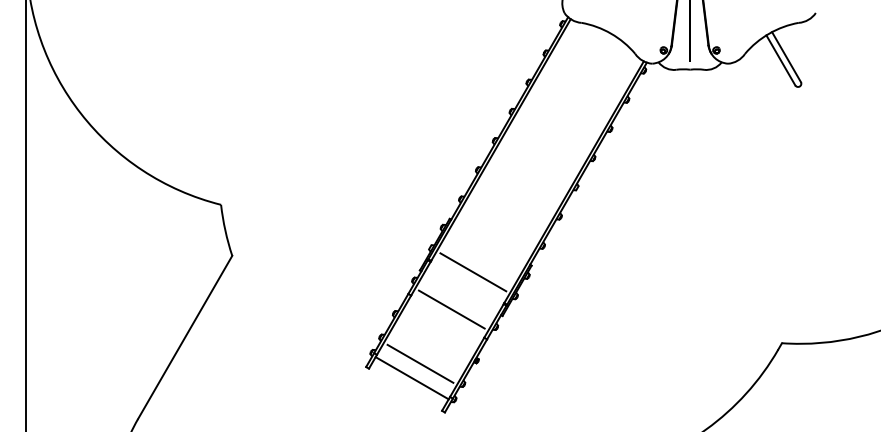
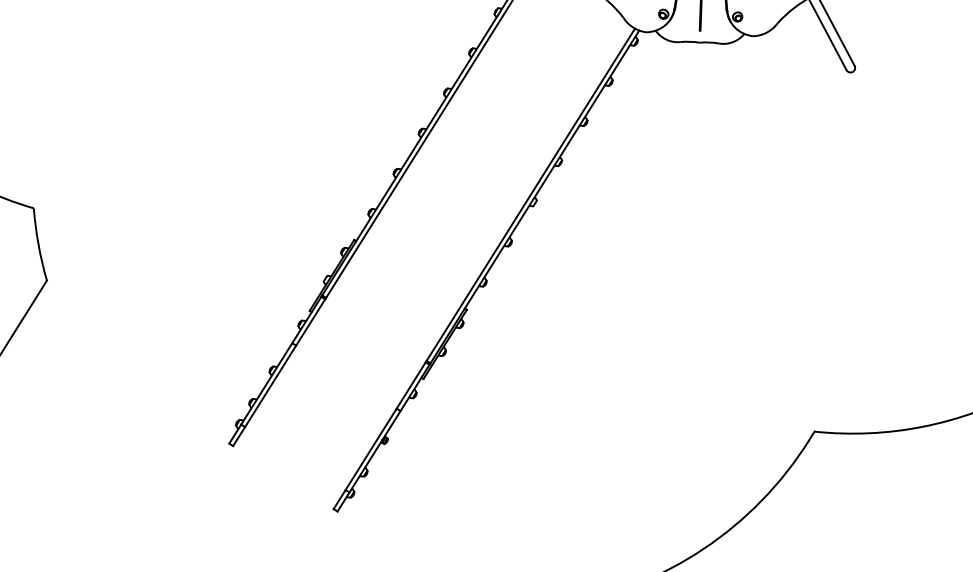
line: (473, 272) -> (384, 316), removed
line: (451, 309) -> (352, 367), removed
line: (420, 363) -> (305, 441), removed
line: (411, 378) -> (292, 462), removed

